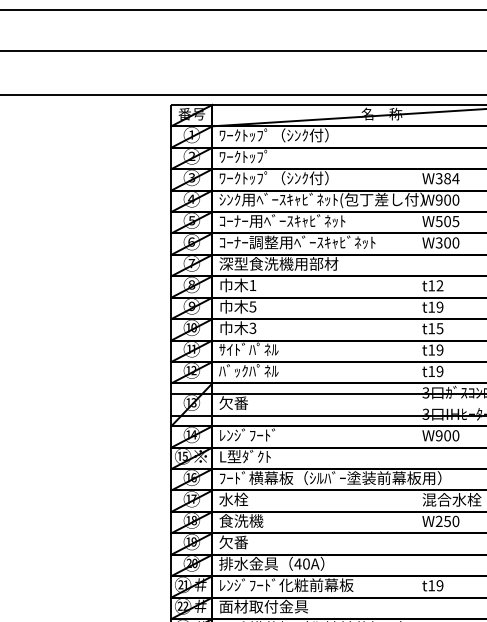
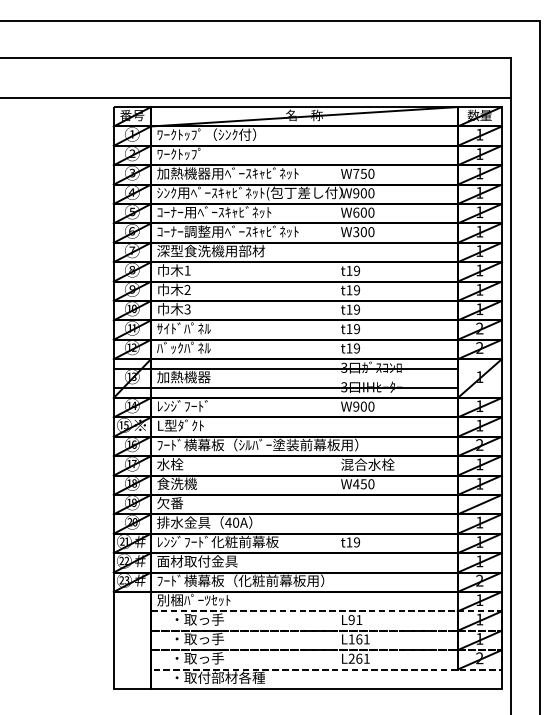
text: (296, 178) -> (227, 173), ﾜｰｸﾄｯﾌﾟ（ｼﾝｸ付） -> 加熱機器用ﾍﾞｰｽｷｬﾋﾞﾈｯﾄ
text: (447, 178) -> (363, 173), W384 -> W750
text: (447, 221) -> (363, 212), W505 -> W600
text: (440, 285) -> (357, 270), t12 -> t19
text: (252, 306) -> (187, 289), 5 -> 2
text: (439, 328) -> (356, 309), t15 -> t19
text: (248, 402) -> (183, 376), 欠番 -> 加熱機器
text: (439, 521) -> (356, 484), W250 -> W450

